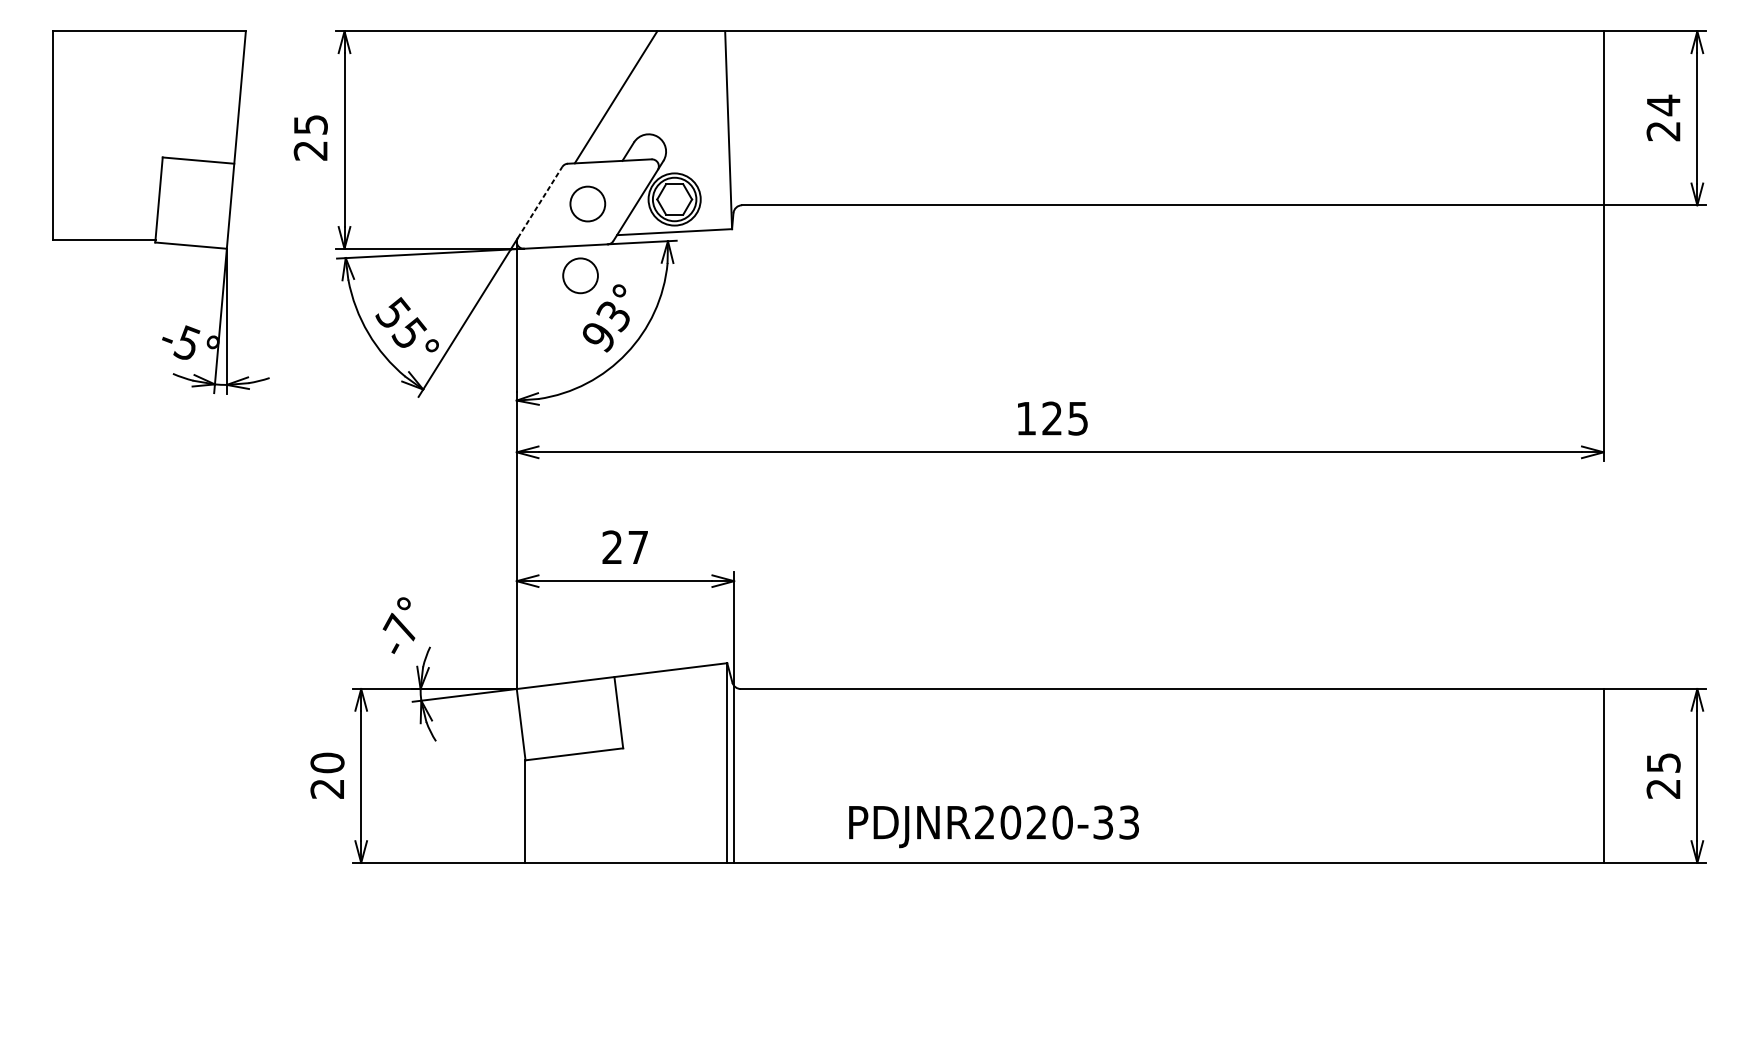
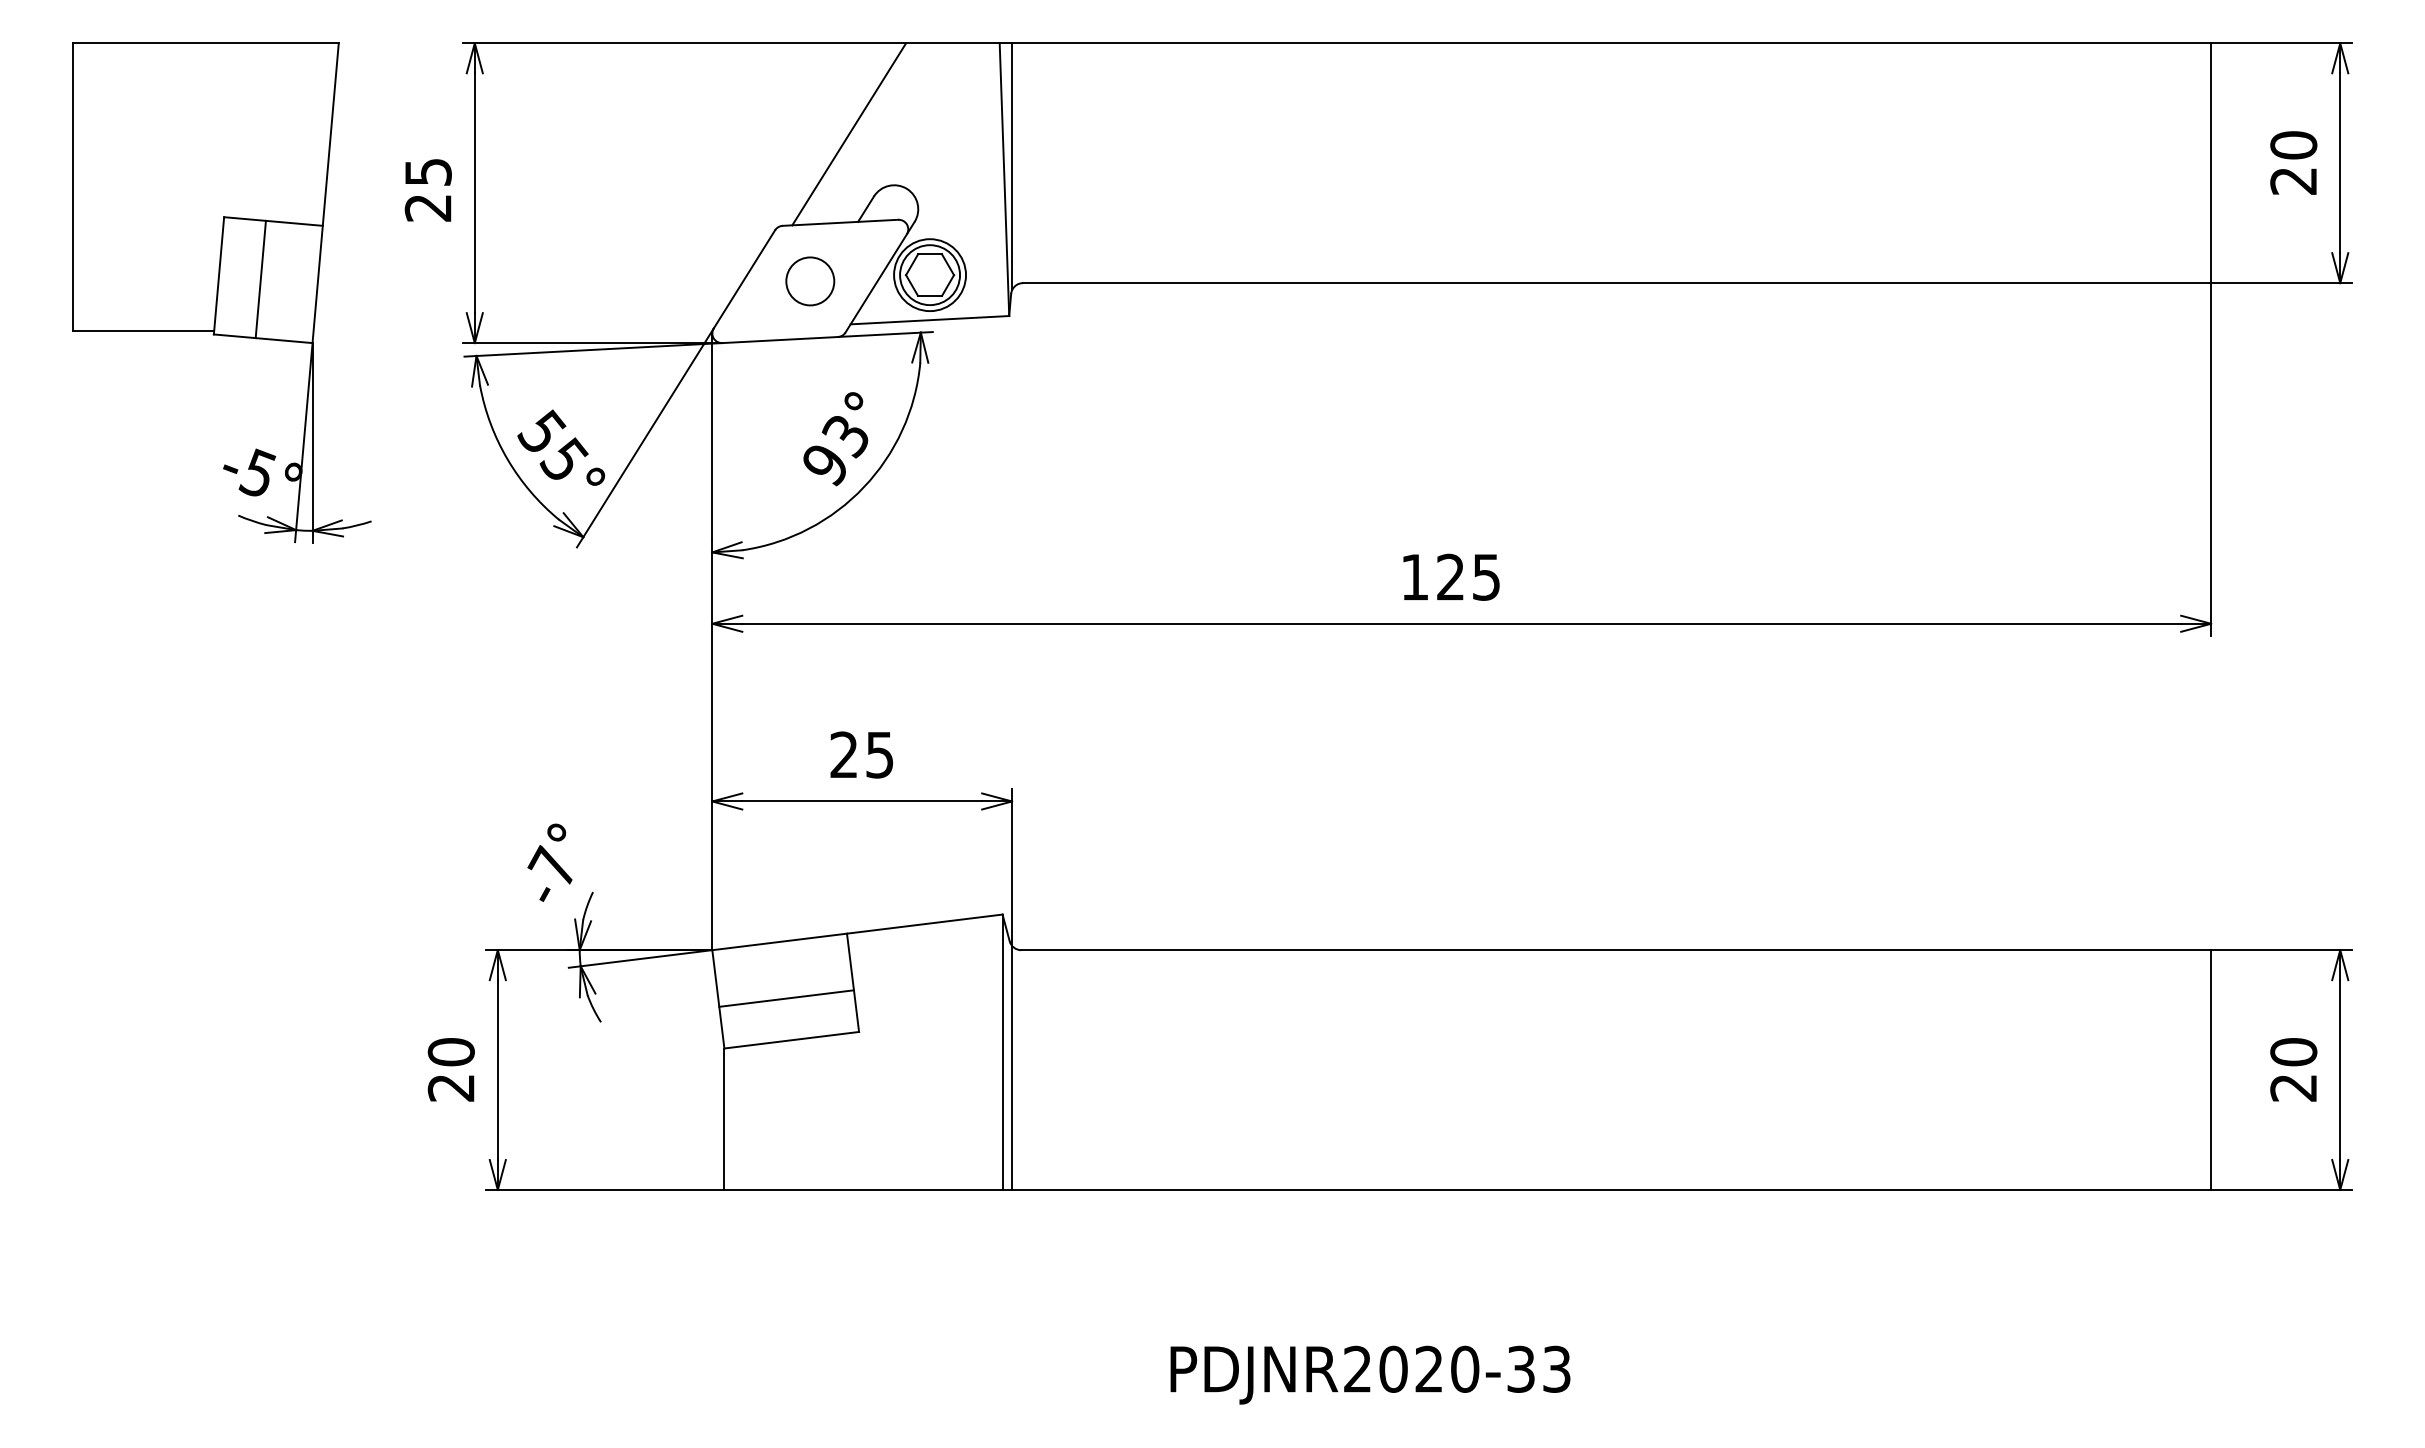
text: (1663, 105) -> (2293, 145), 24 -> 20
line: (734, 120) -> (1012, 166), added
line: (189, 202) -> (260, 279), added
line: (540, 202) -> (744, 279), dashed -> solid
circle: (580, 275) -> (800, 380), removed
text: (638, 547) -> (879, 755), 27 -> 25
line: (570, 724) -> (786, 998), added
text: (1663, 763) -> (2293, 1052), 25 -> 20
text: (994, 826) -> (1370, 1374), moved

